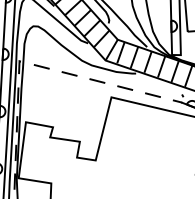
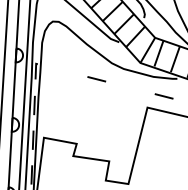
line: (41, 66) -> (62, 70), removed
line: (97, 80) -> (130, 87), removed

